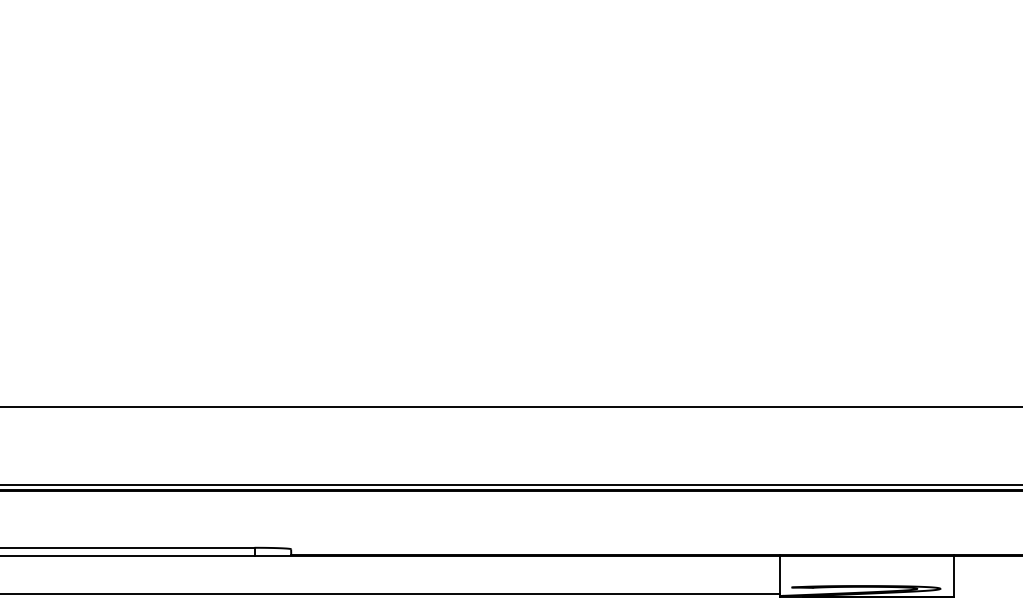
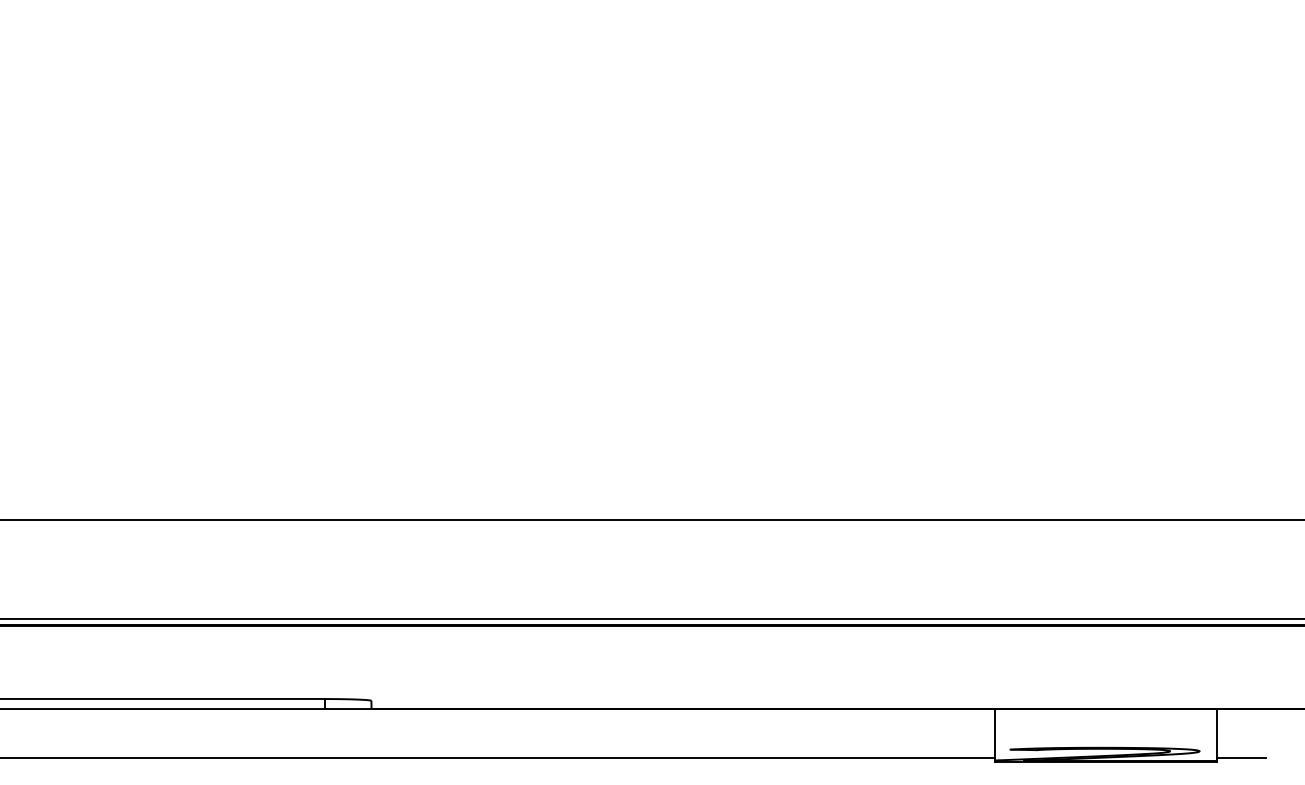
line: (972, 593) -> (1240, 757), added

